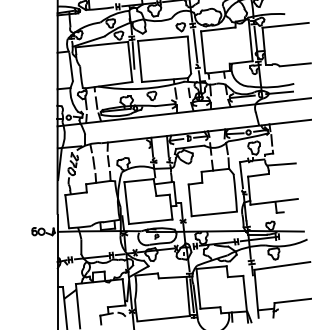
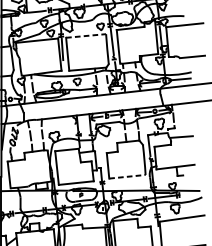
line: (162, 38) -> (85, 35), solid -> dashed
line: (214, 213) -> (127, 176), solid -> dashed

